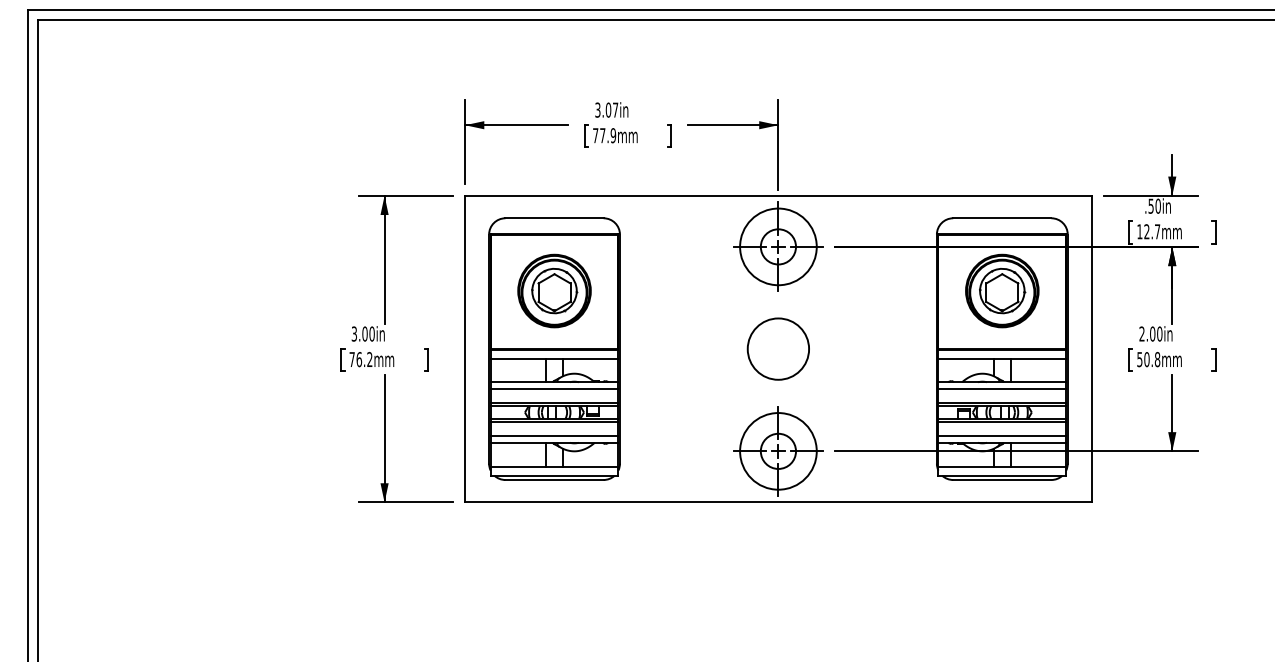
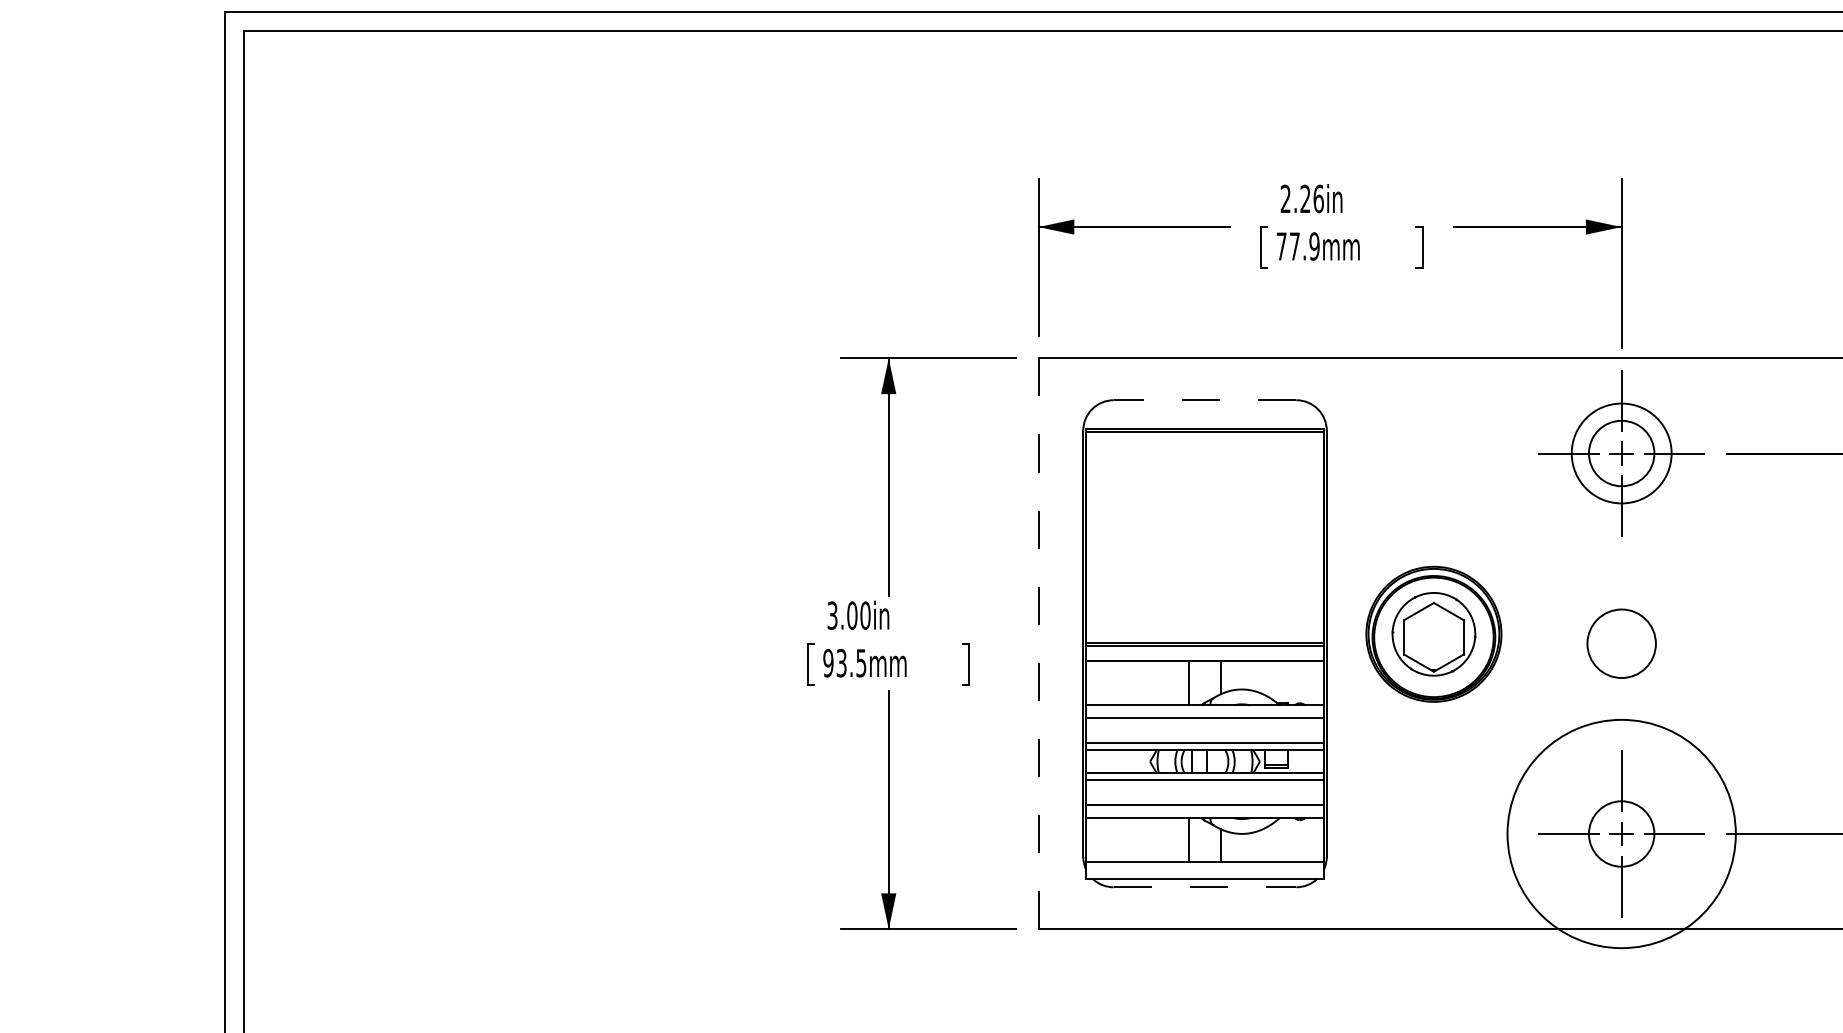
text: (606, 109) -> (1301, 197), 3.07in -> 2.26in
line: (554, 218) -> (1204, 400), solid -> dashed
circle: (778, 246) -> (1621, 452), size x0.7
part: (554, 290) -> (1433, 633), moved
line: (465, 348) -> (1039, 642), solid -> dashed
circle: (778, 348) -> (1621, 642), size x0.6
text: (360, 359) -> (843, 663), 76.2mm -> 93.5mm
circle: (778, 451) -> (1621, 834), size x1.6
line: (555, 480) -> (1206, 888), solid -> dashed

